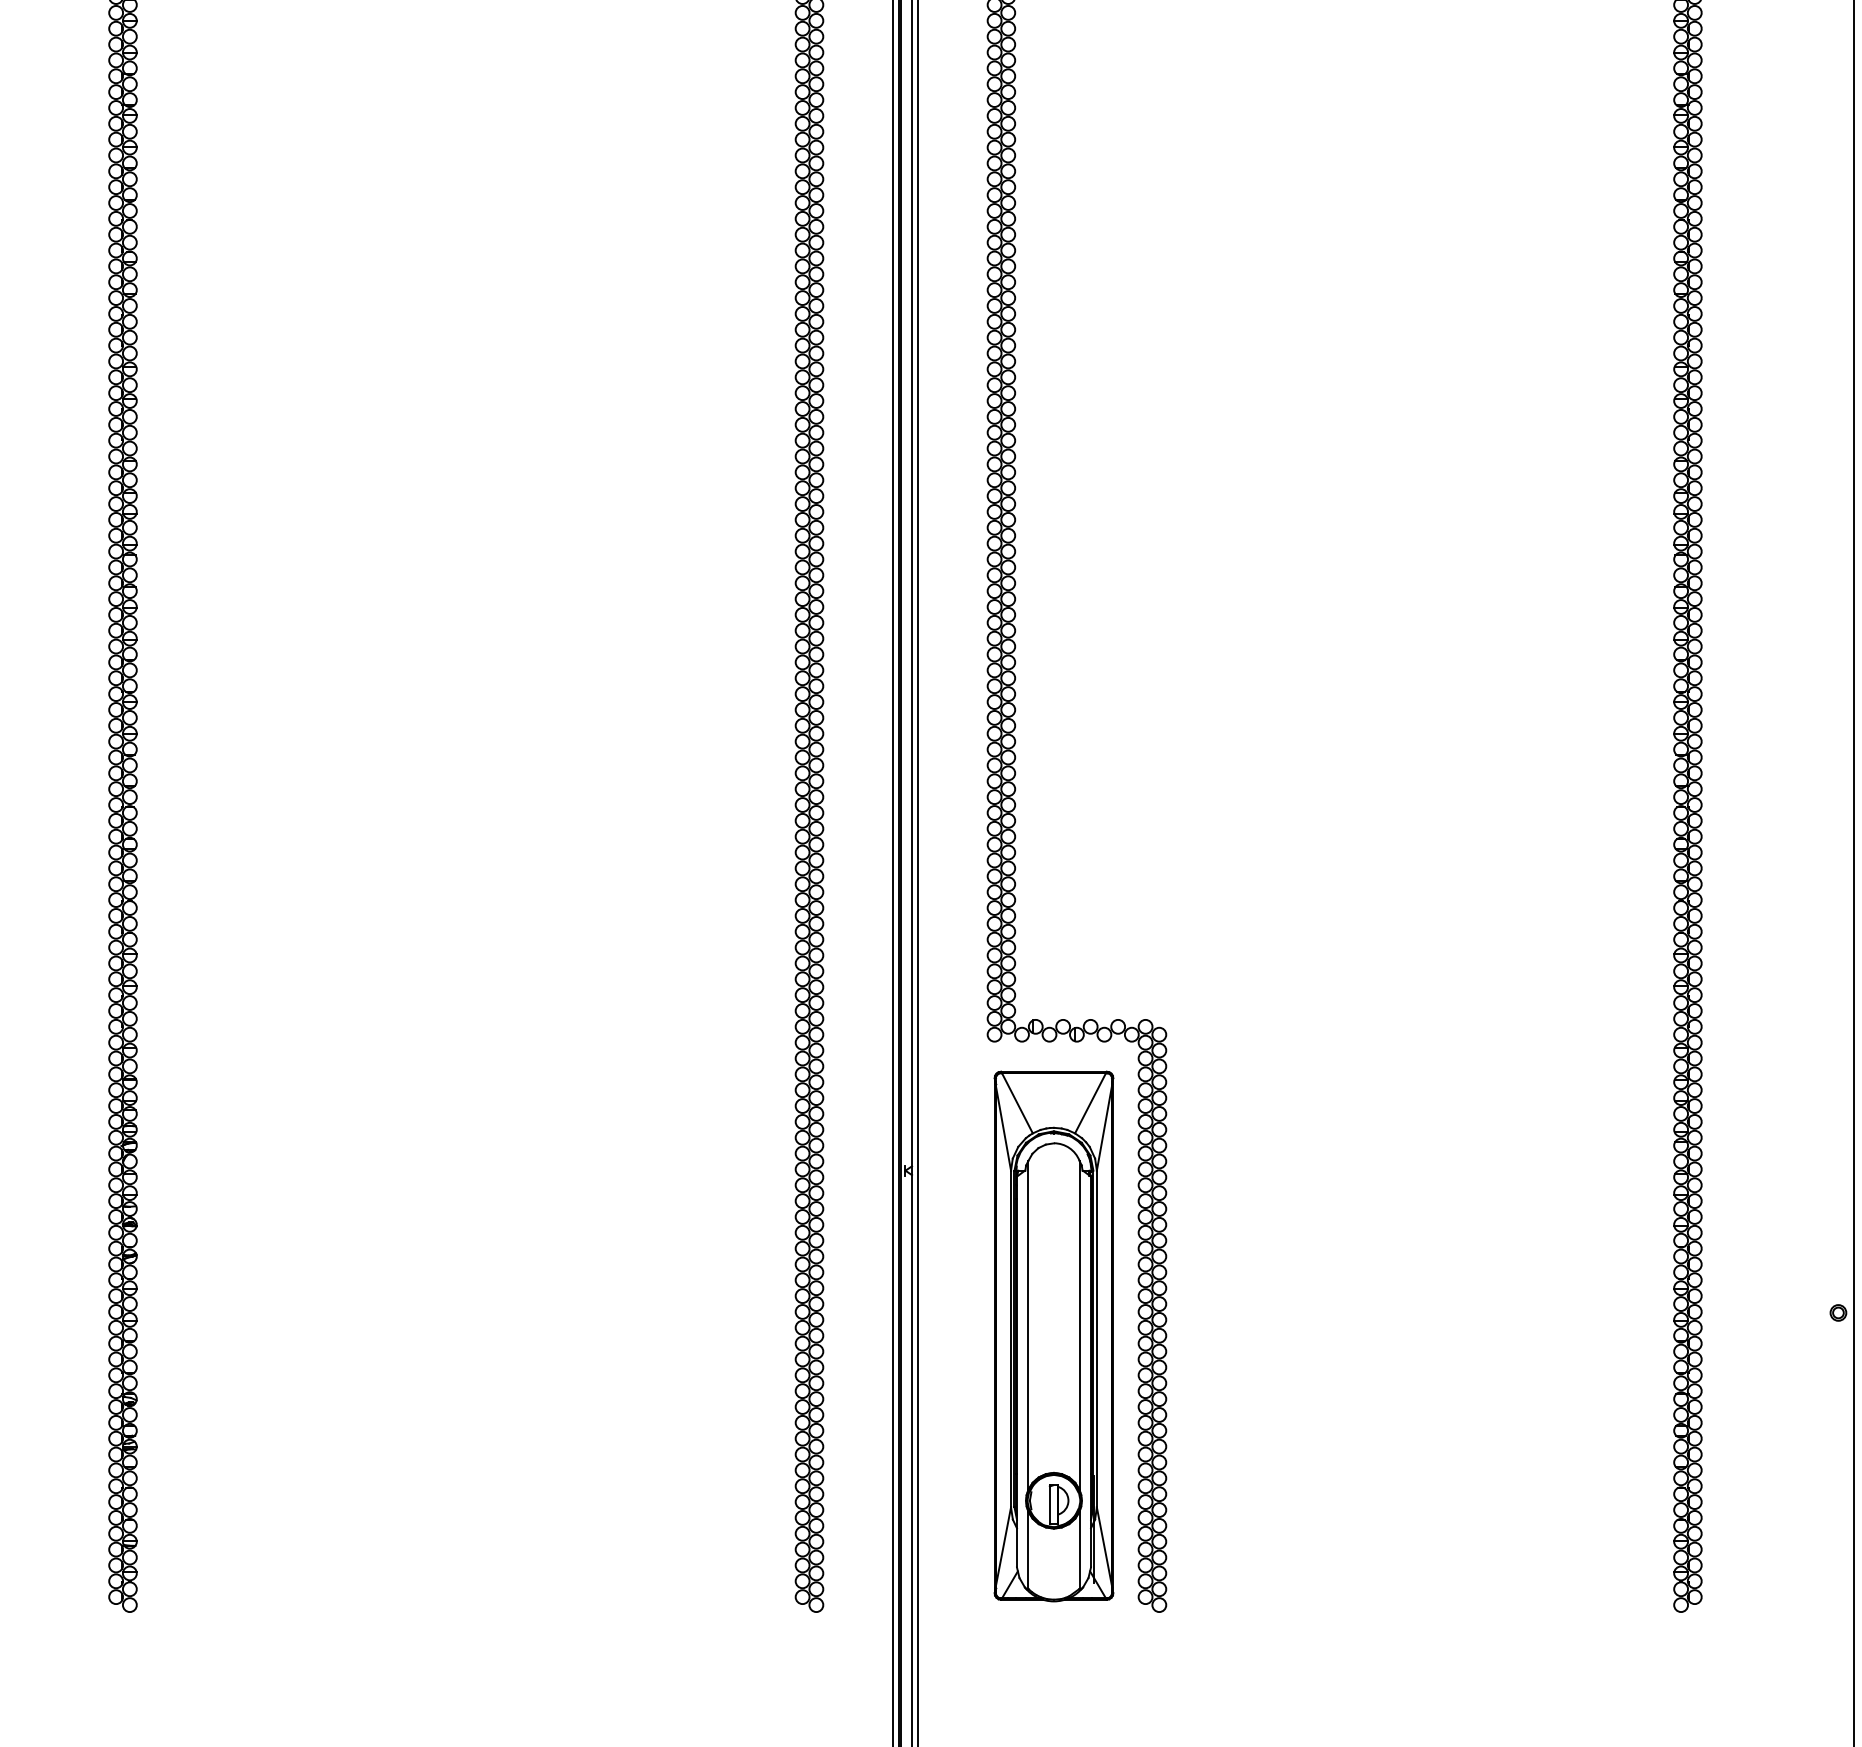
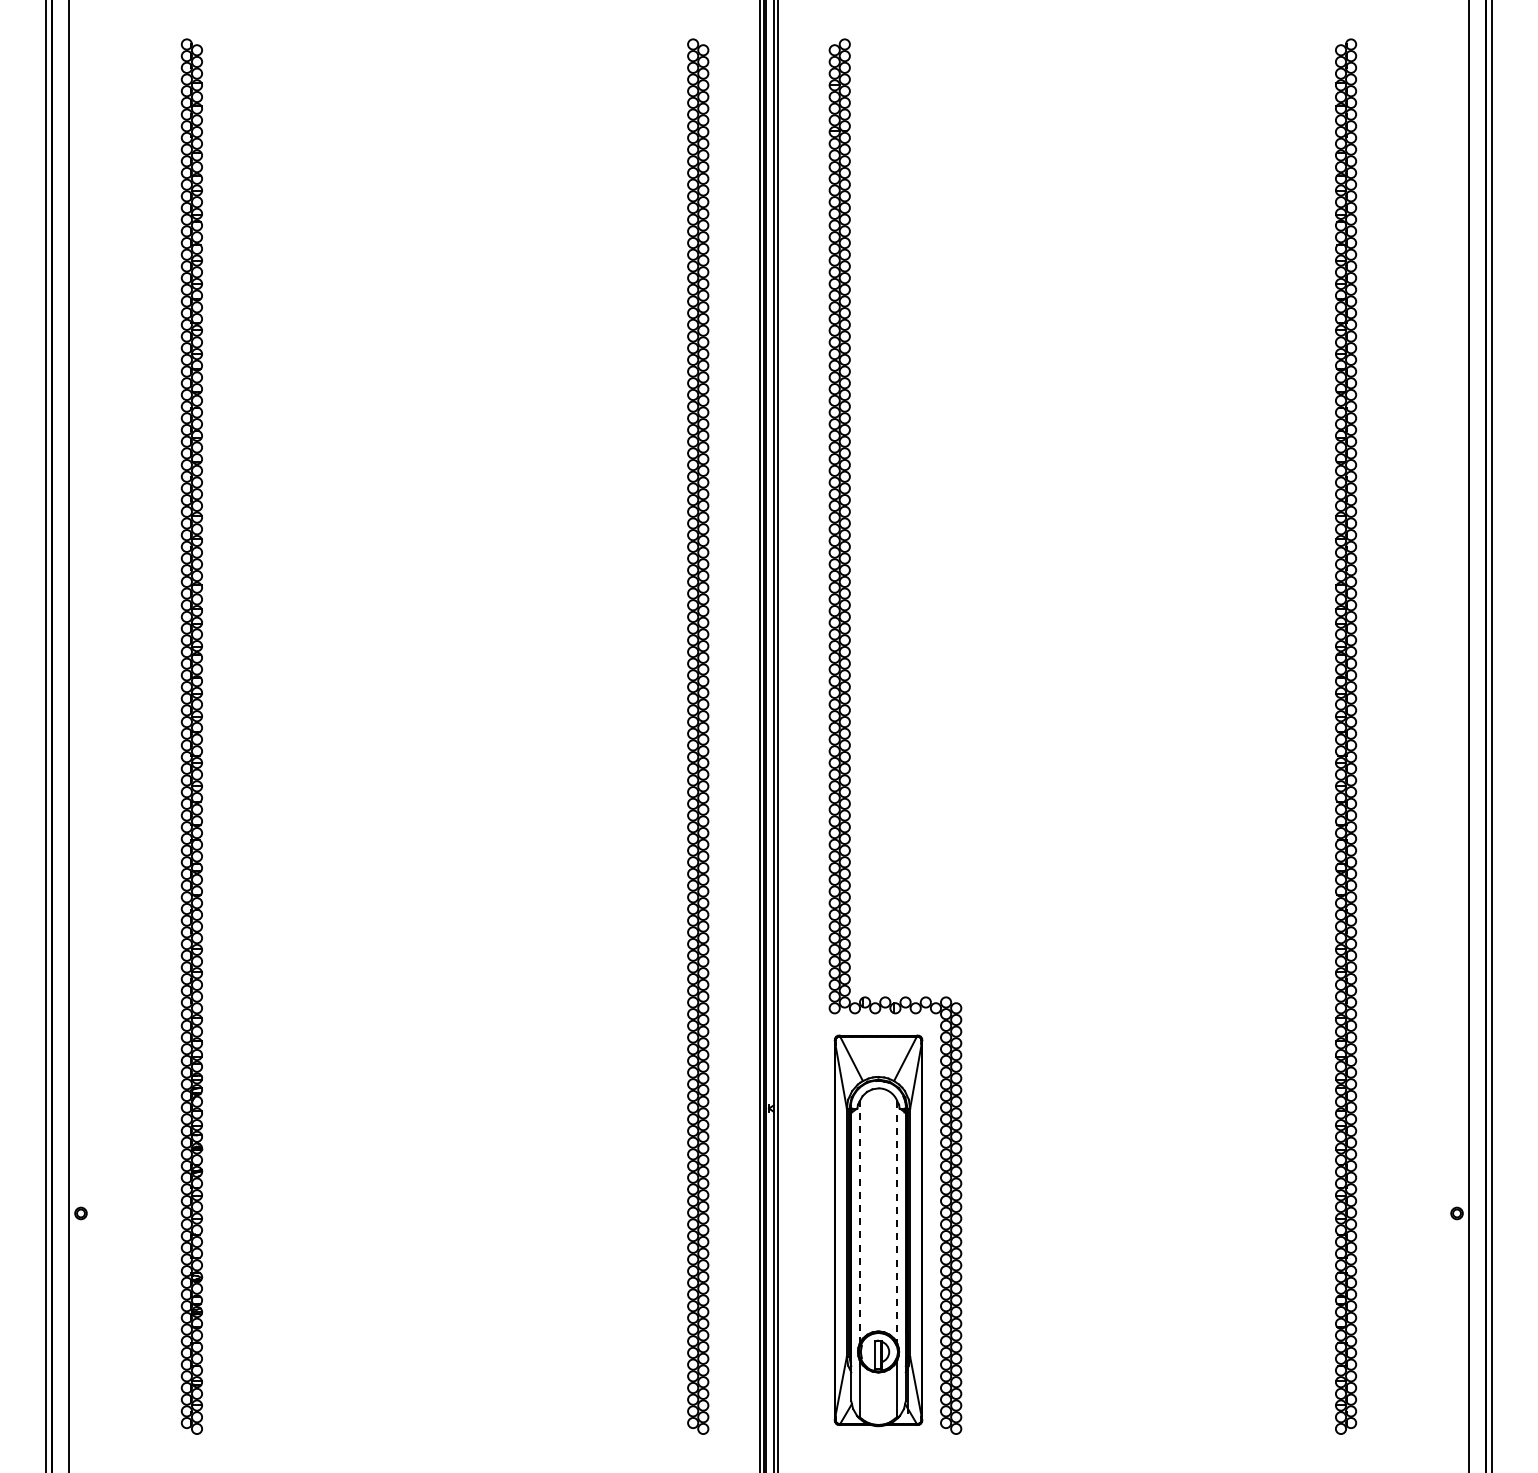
line: (1028, 1325) -> (859, 1222), solid -> dashed
line: (1079, 1326) -> (897, 1223), solid -> dashed

